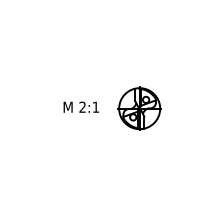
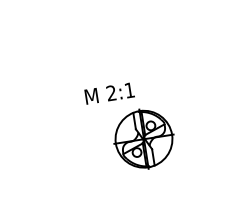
text: (80, 106) -> (108, 92), moved

